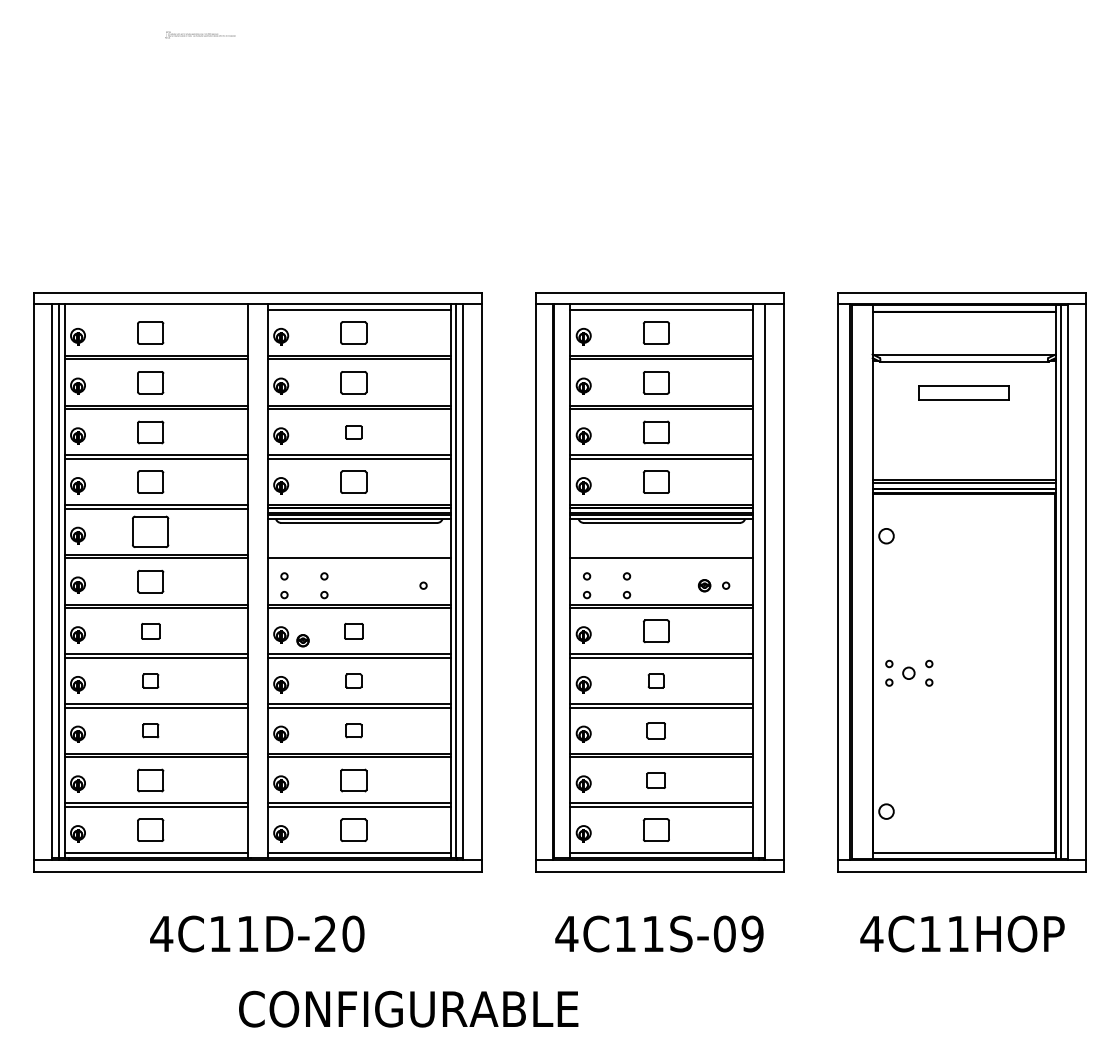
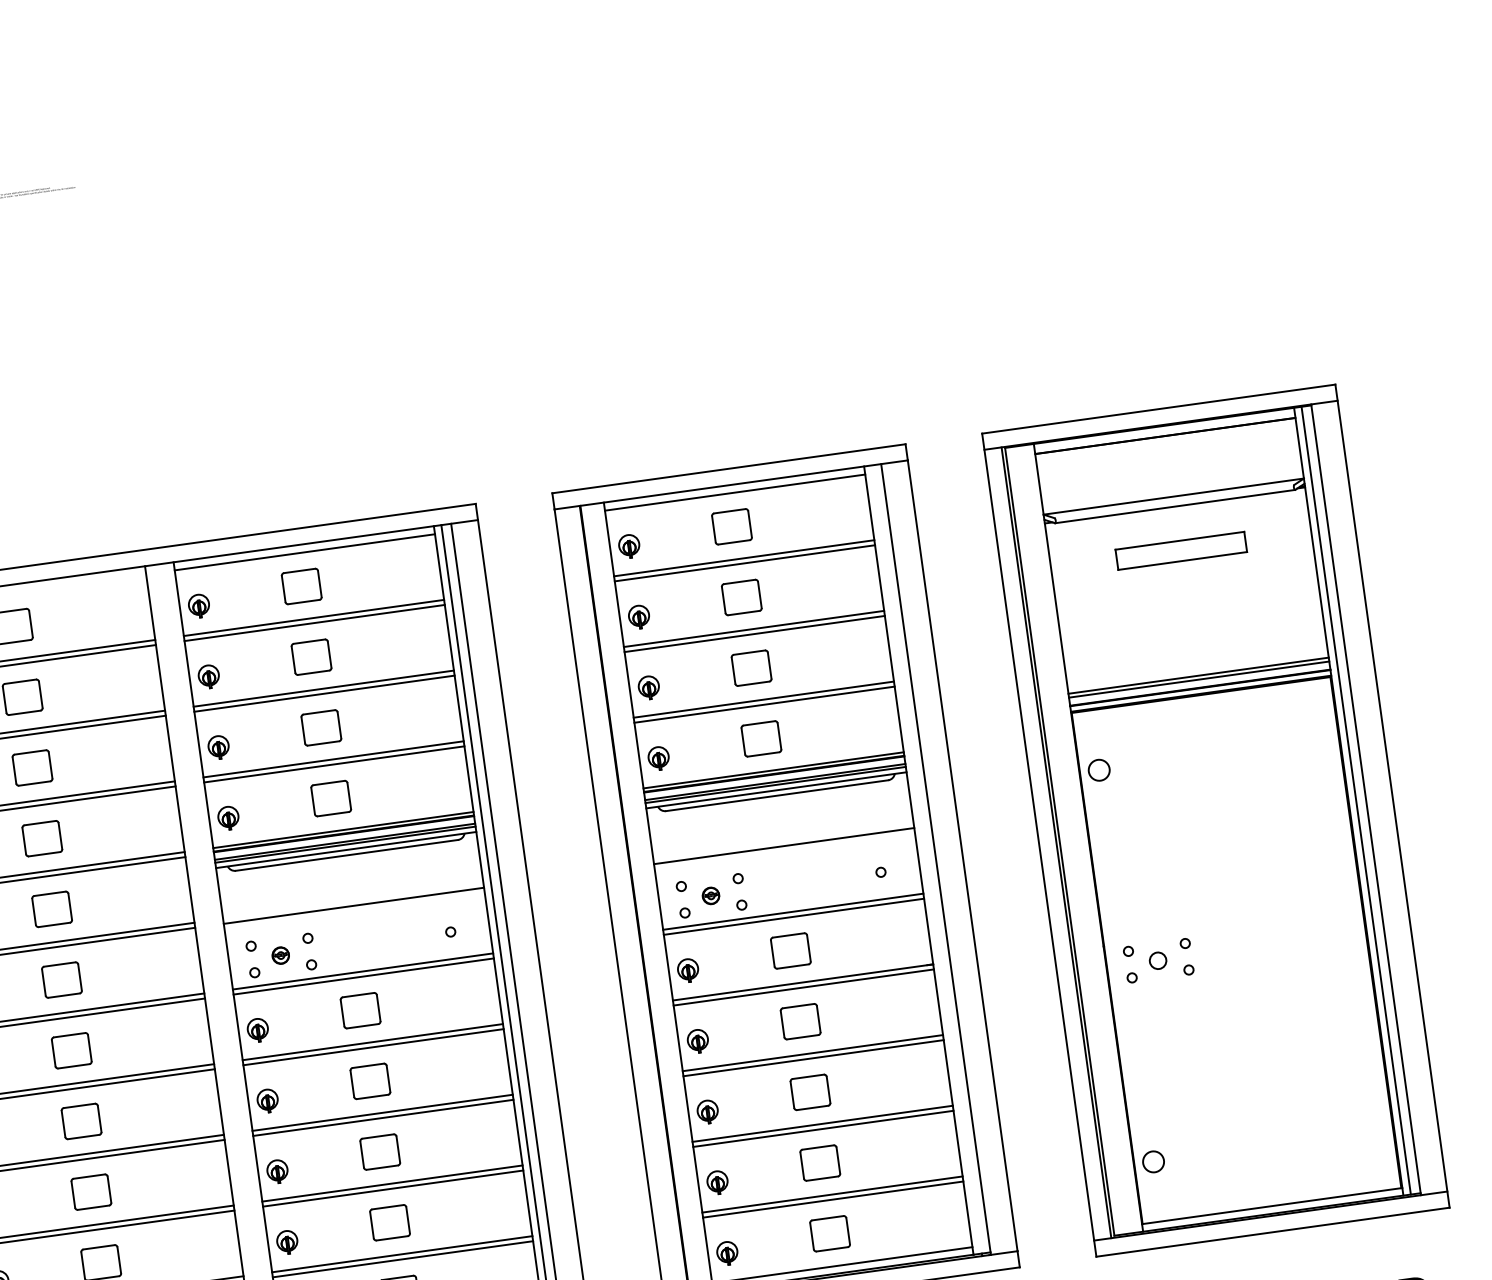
part: (353, 432) -> (320, 727), size x1.67
part: (150, 531) -> (51, 908), size x0.71
part: (704, 585) -> (710, 895), moved
part: (150, 631) -> (71, 1050), size x1.43
part: (353, 631) -> (360, 1010), size x1.43
part: (302, 640) -> (279, 955), moved
part: (150, 680) -> (81, 1120), size x1.67
part: (353, 680) -> (369, 1080), size x1.67
part: (655, 680) -> (799, 1021), size x1.67
part: (150, 730) -> (91, 1191), size x1.67
part: (353, 730) -> (379, 1151), size x1.67
part: (655, 730) -> (809, 1092), size x1.43
part: (655, 780) -> (818, 1163), size x1.43

